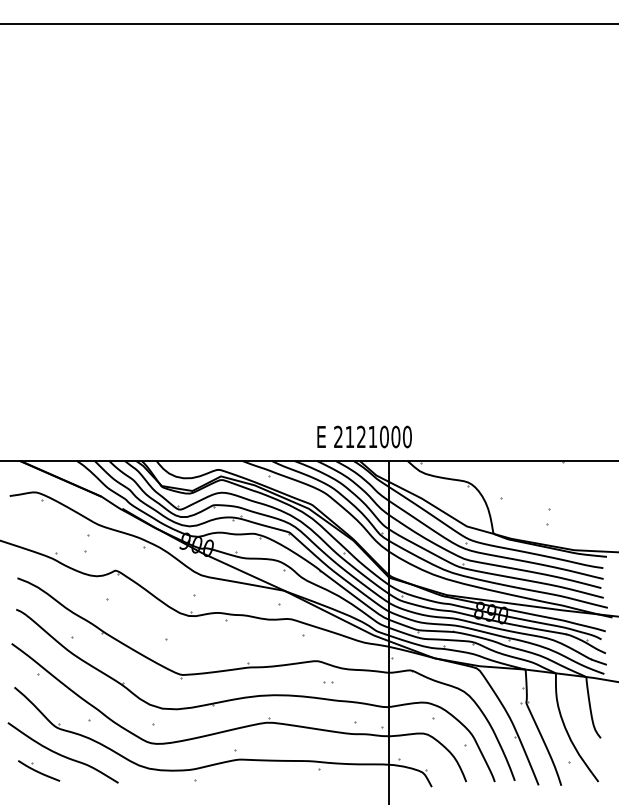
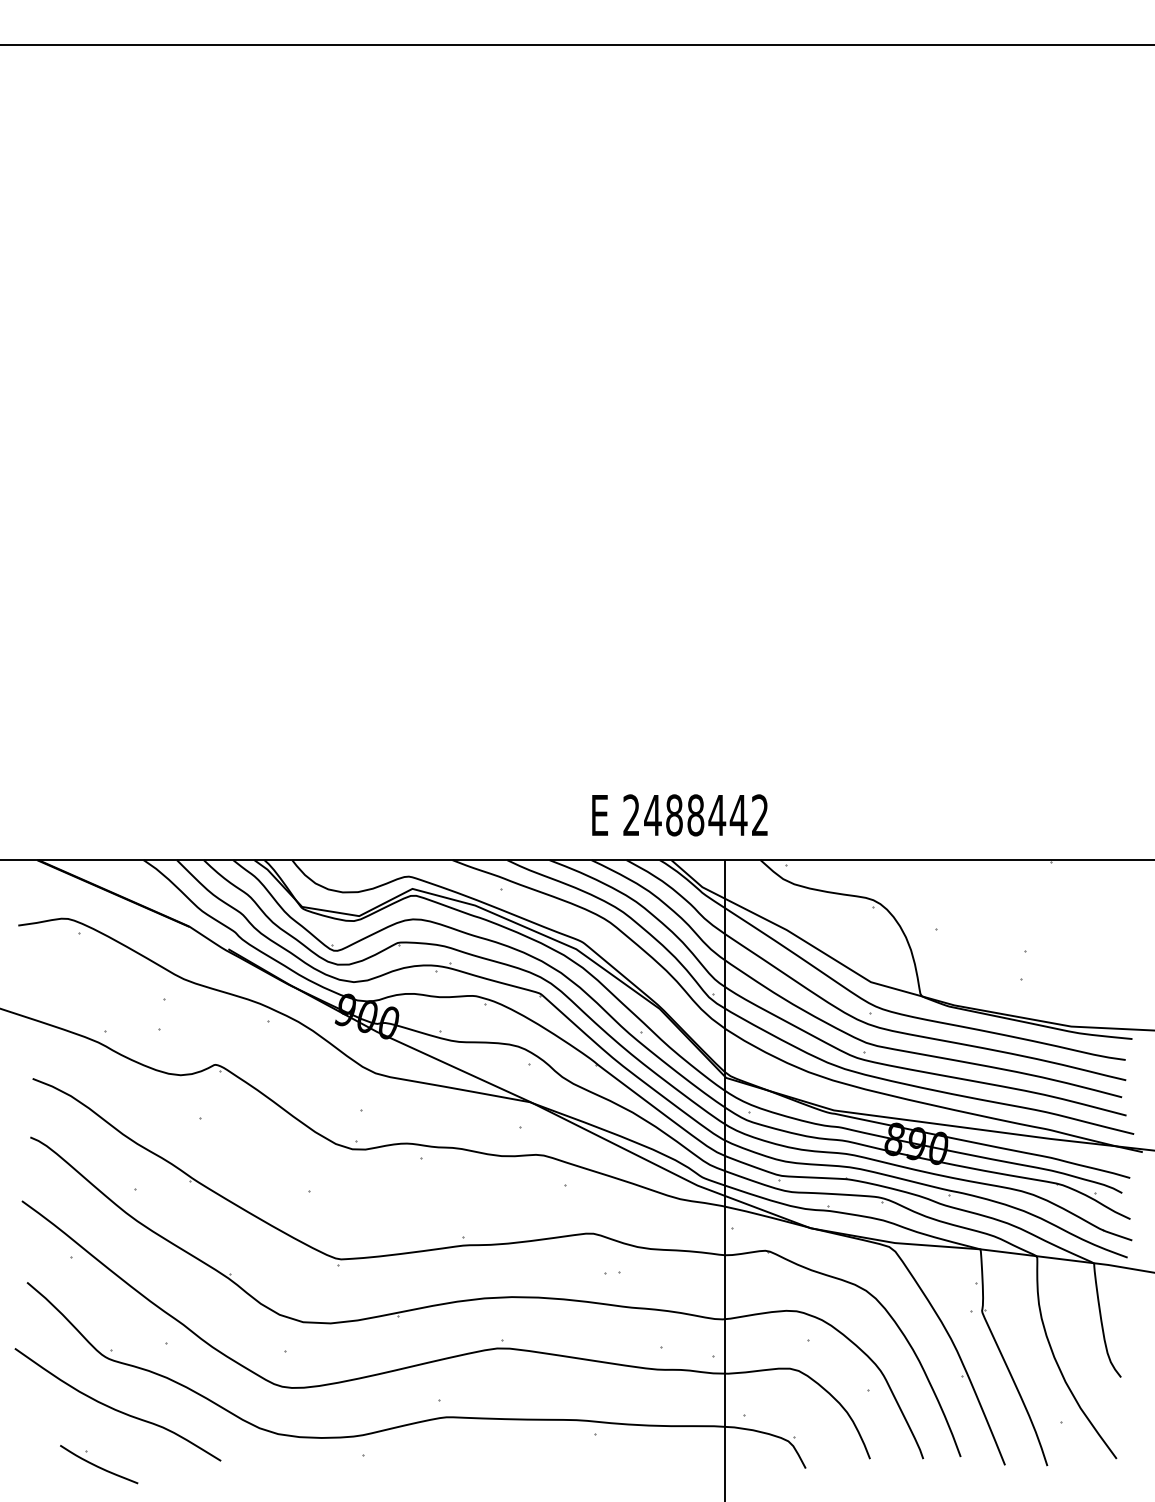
text: (378, 436) -> (706, 814), 2121000 -> 2488442
part: (39, 770) -> (99, 1463), moved

